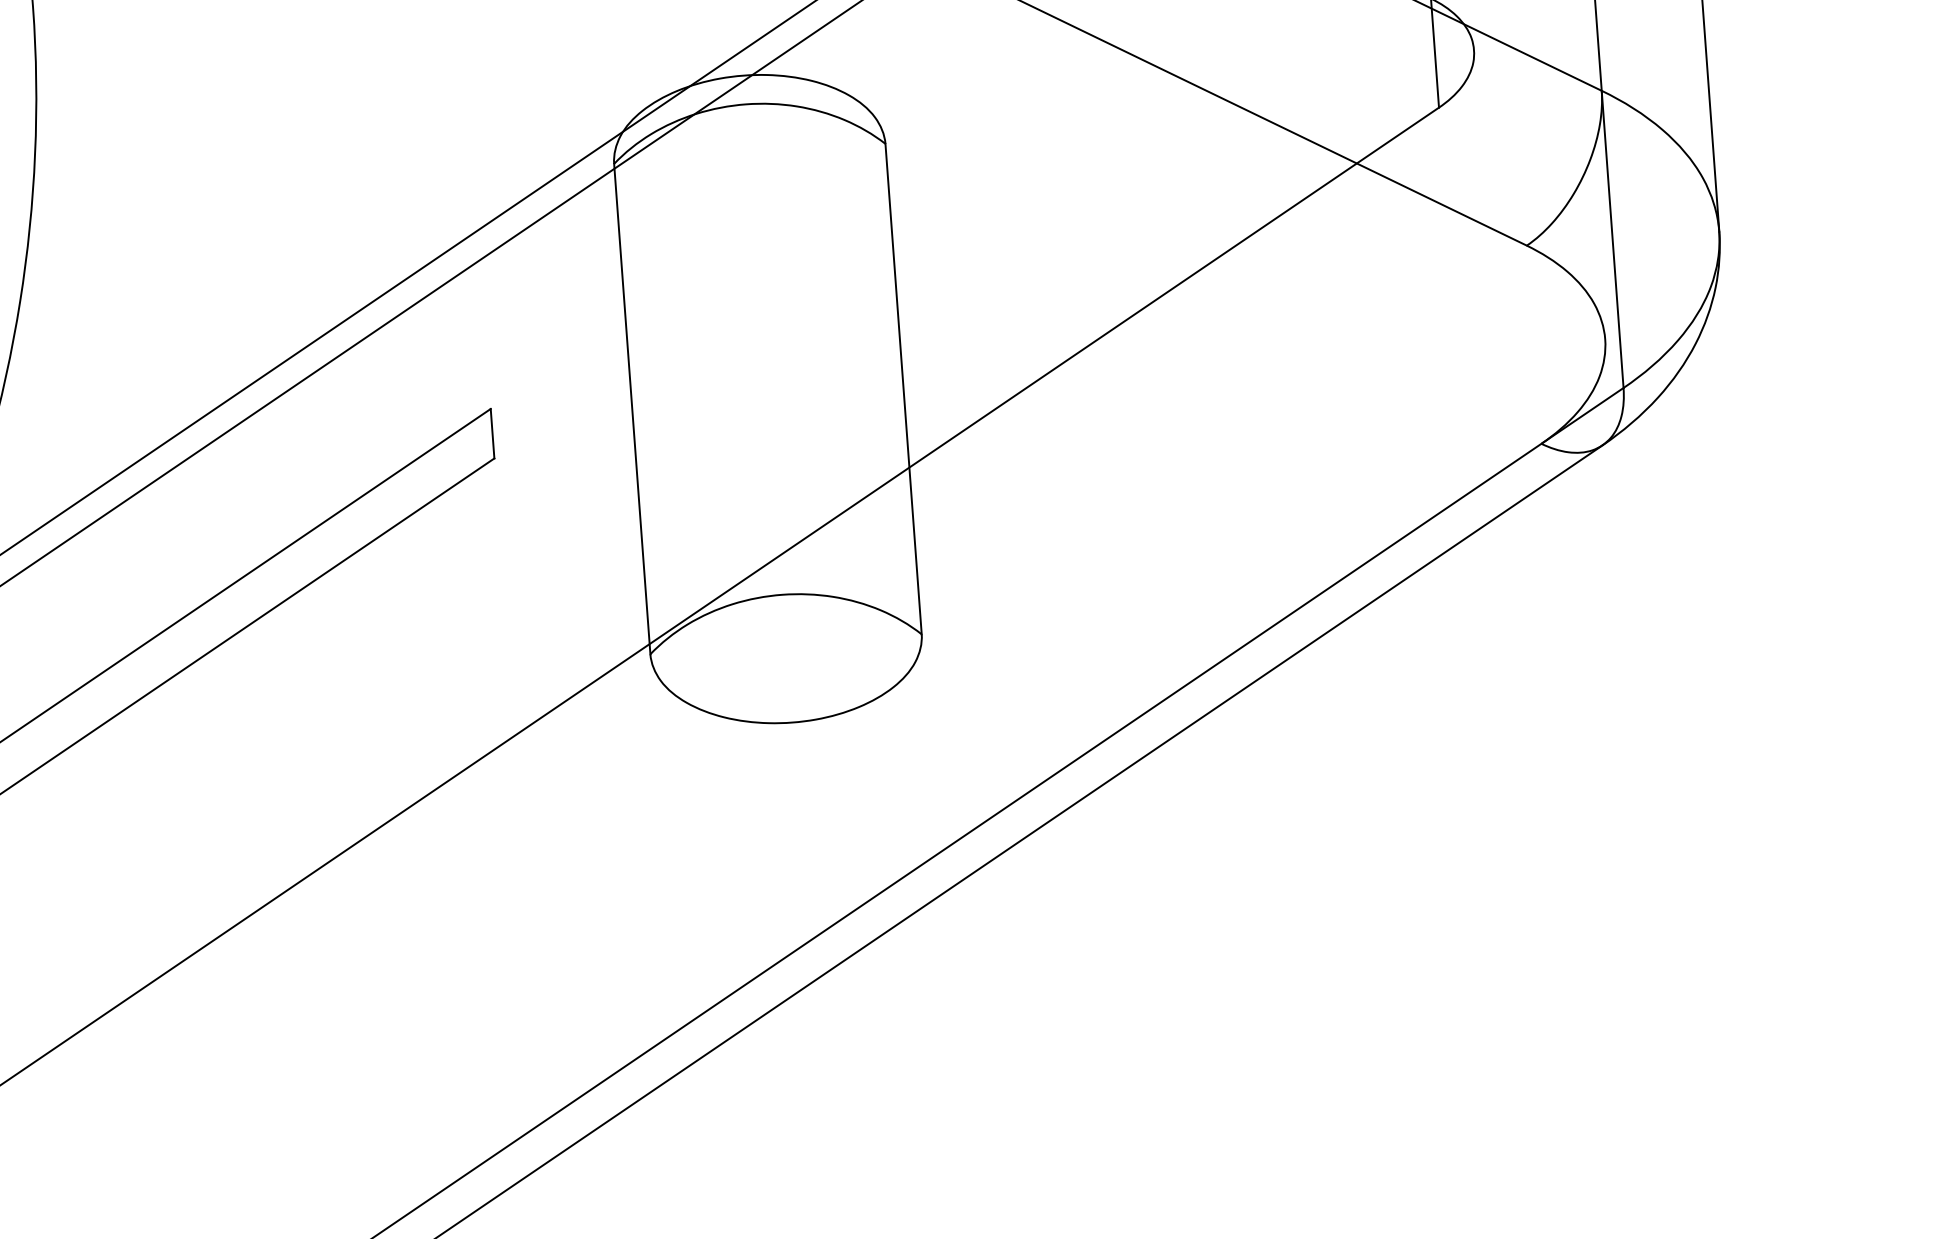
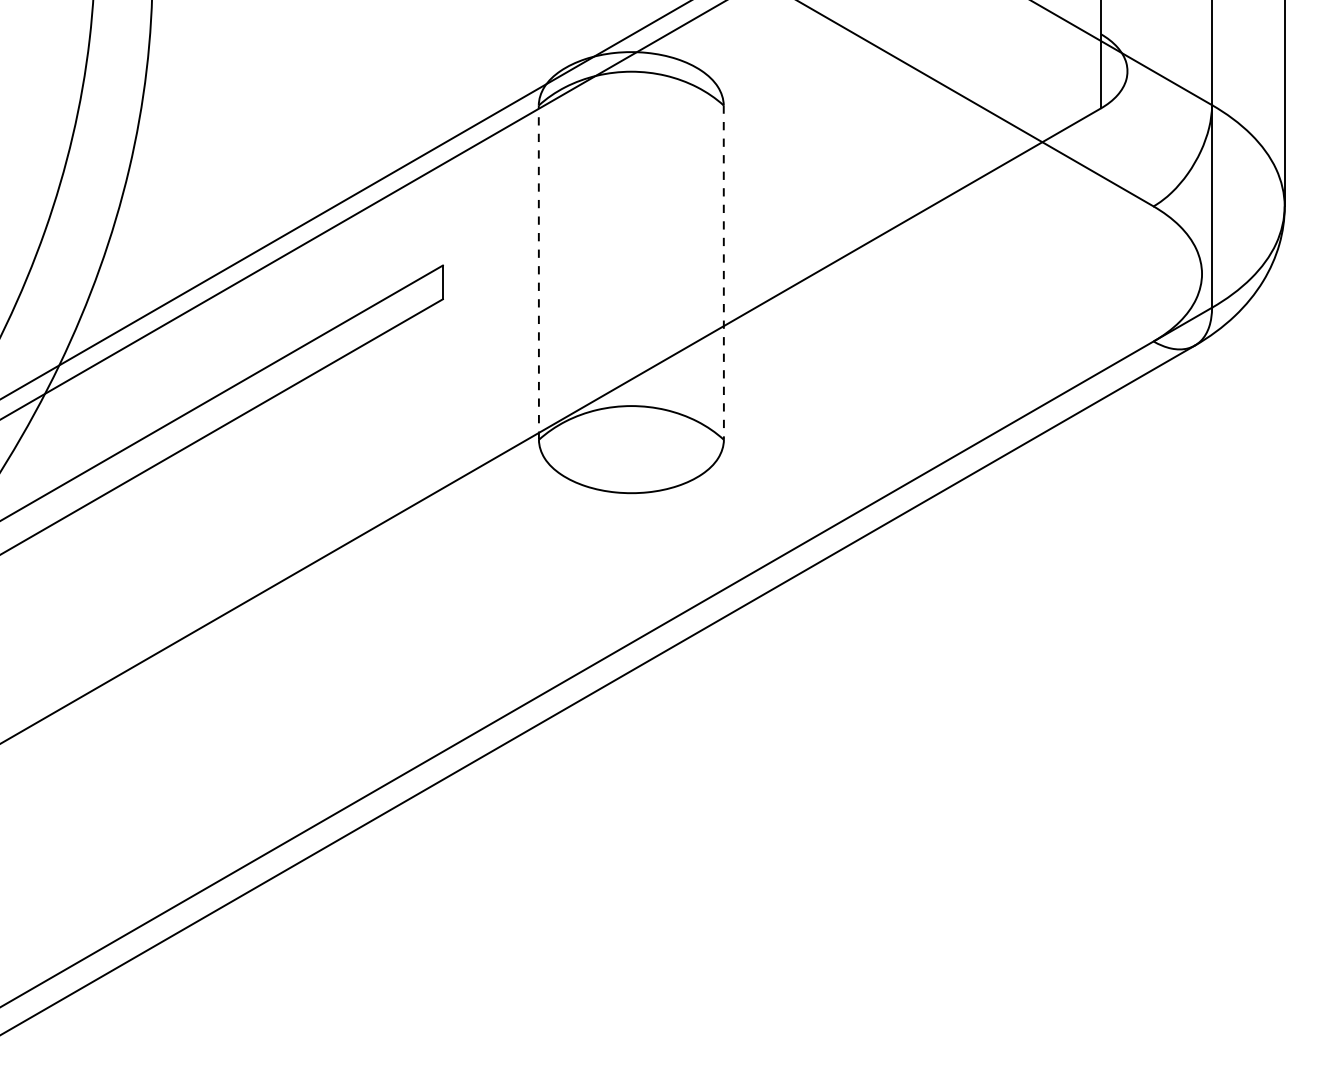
line: (903, 390) -> (723, 273), solid -> dashed
line: (631, 408) -> (538, 272), solid -> dashed

